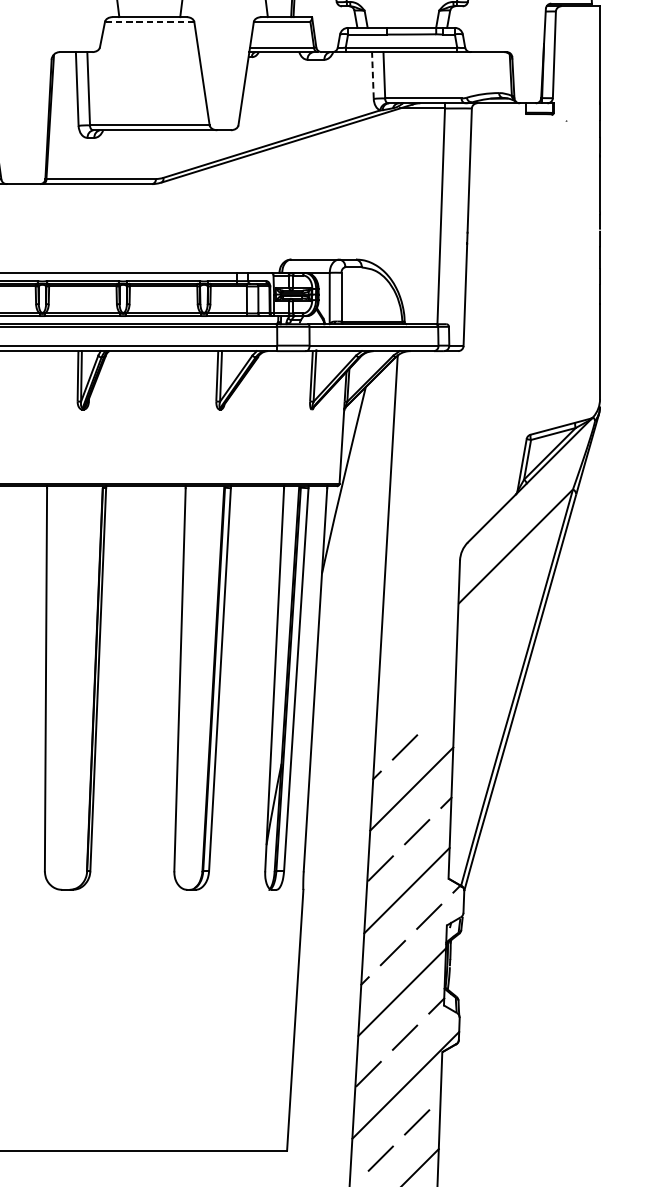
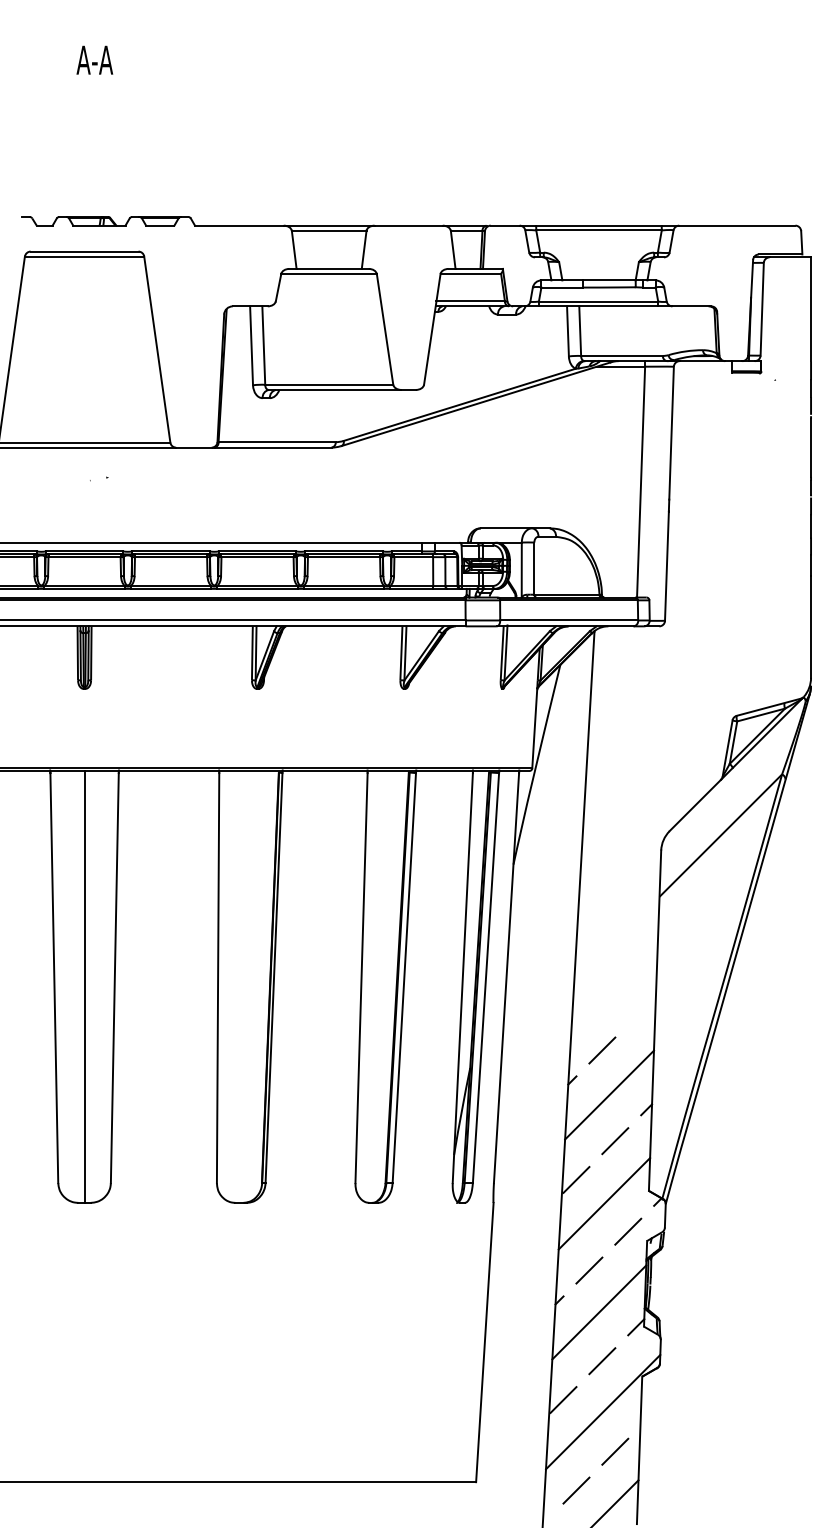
line: (150, 22) -> (329, 274), dashed -> solid
line: (372, 74) -> (567, 330), dashed -> solid

